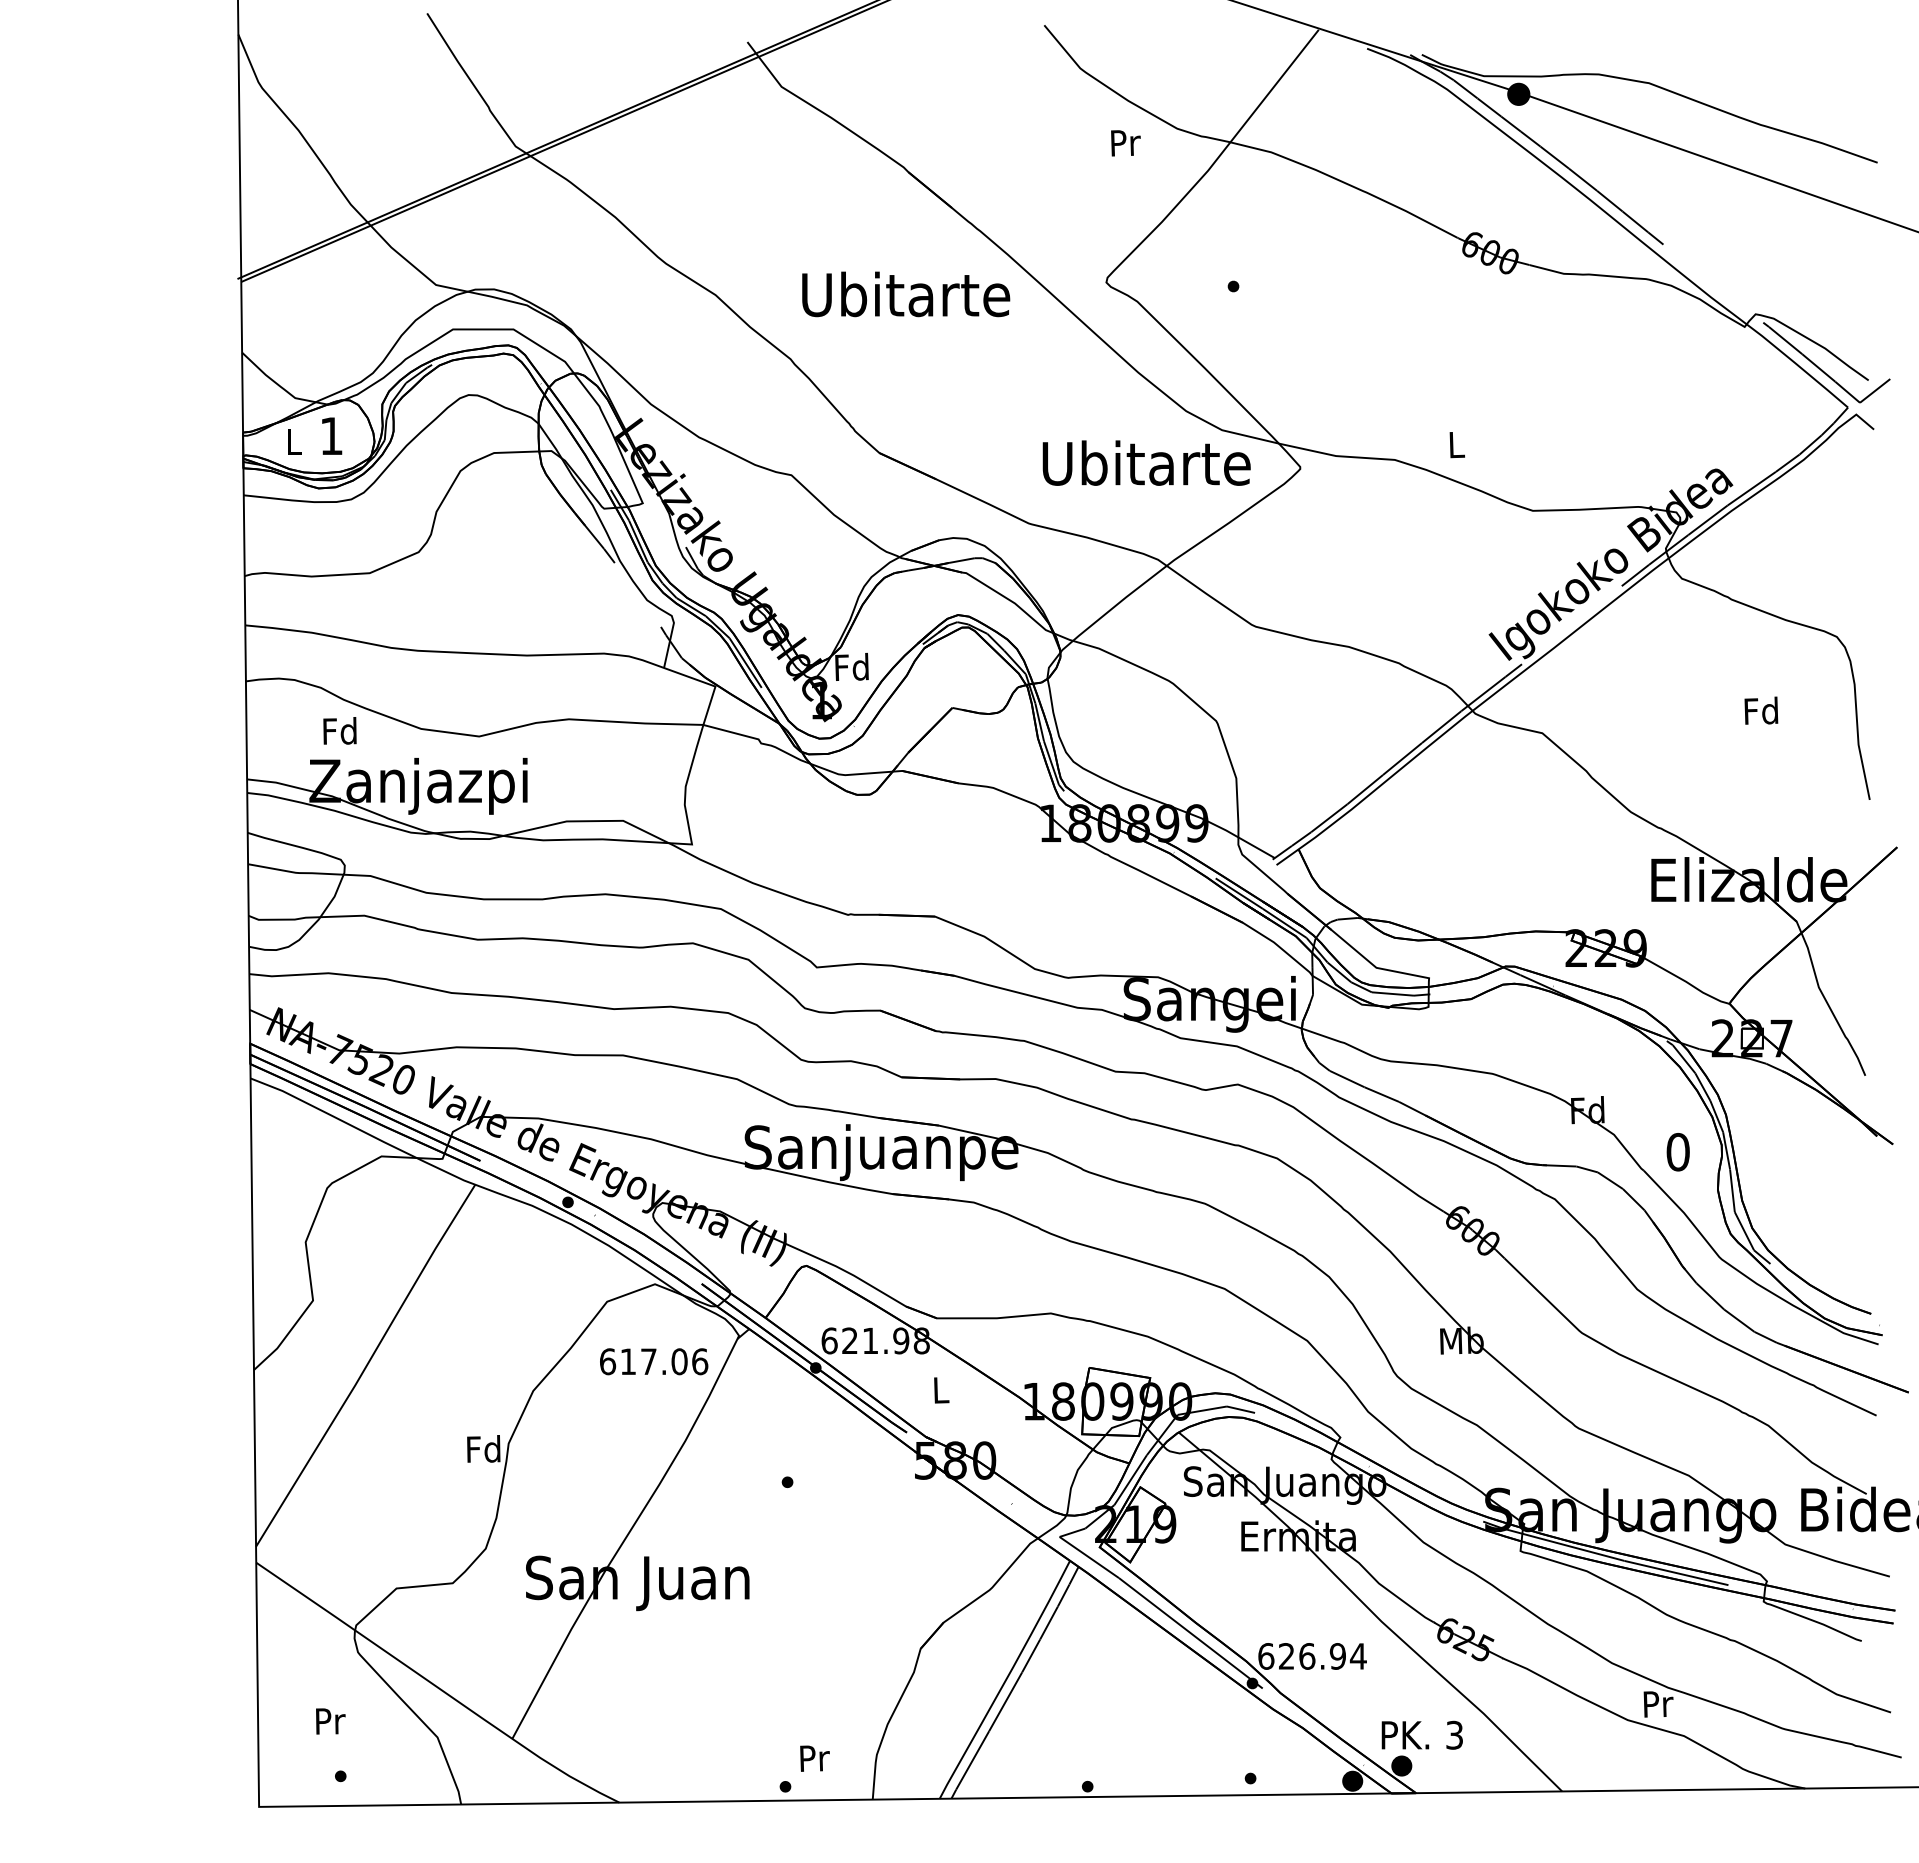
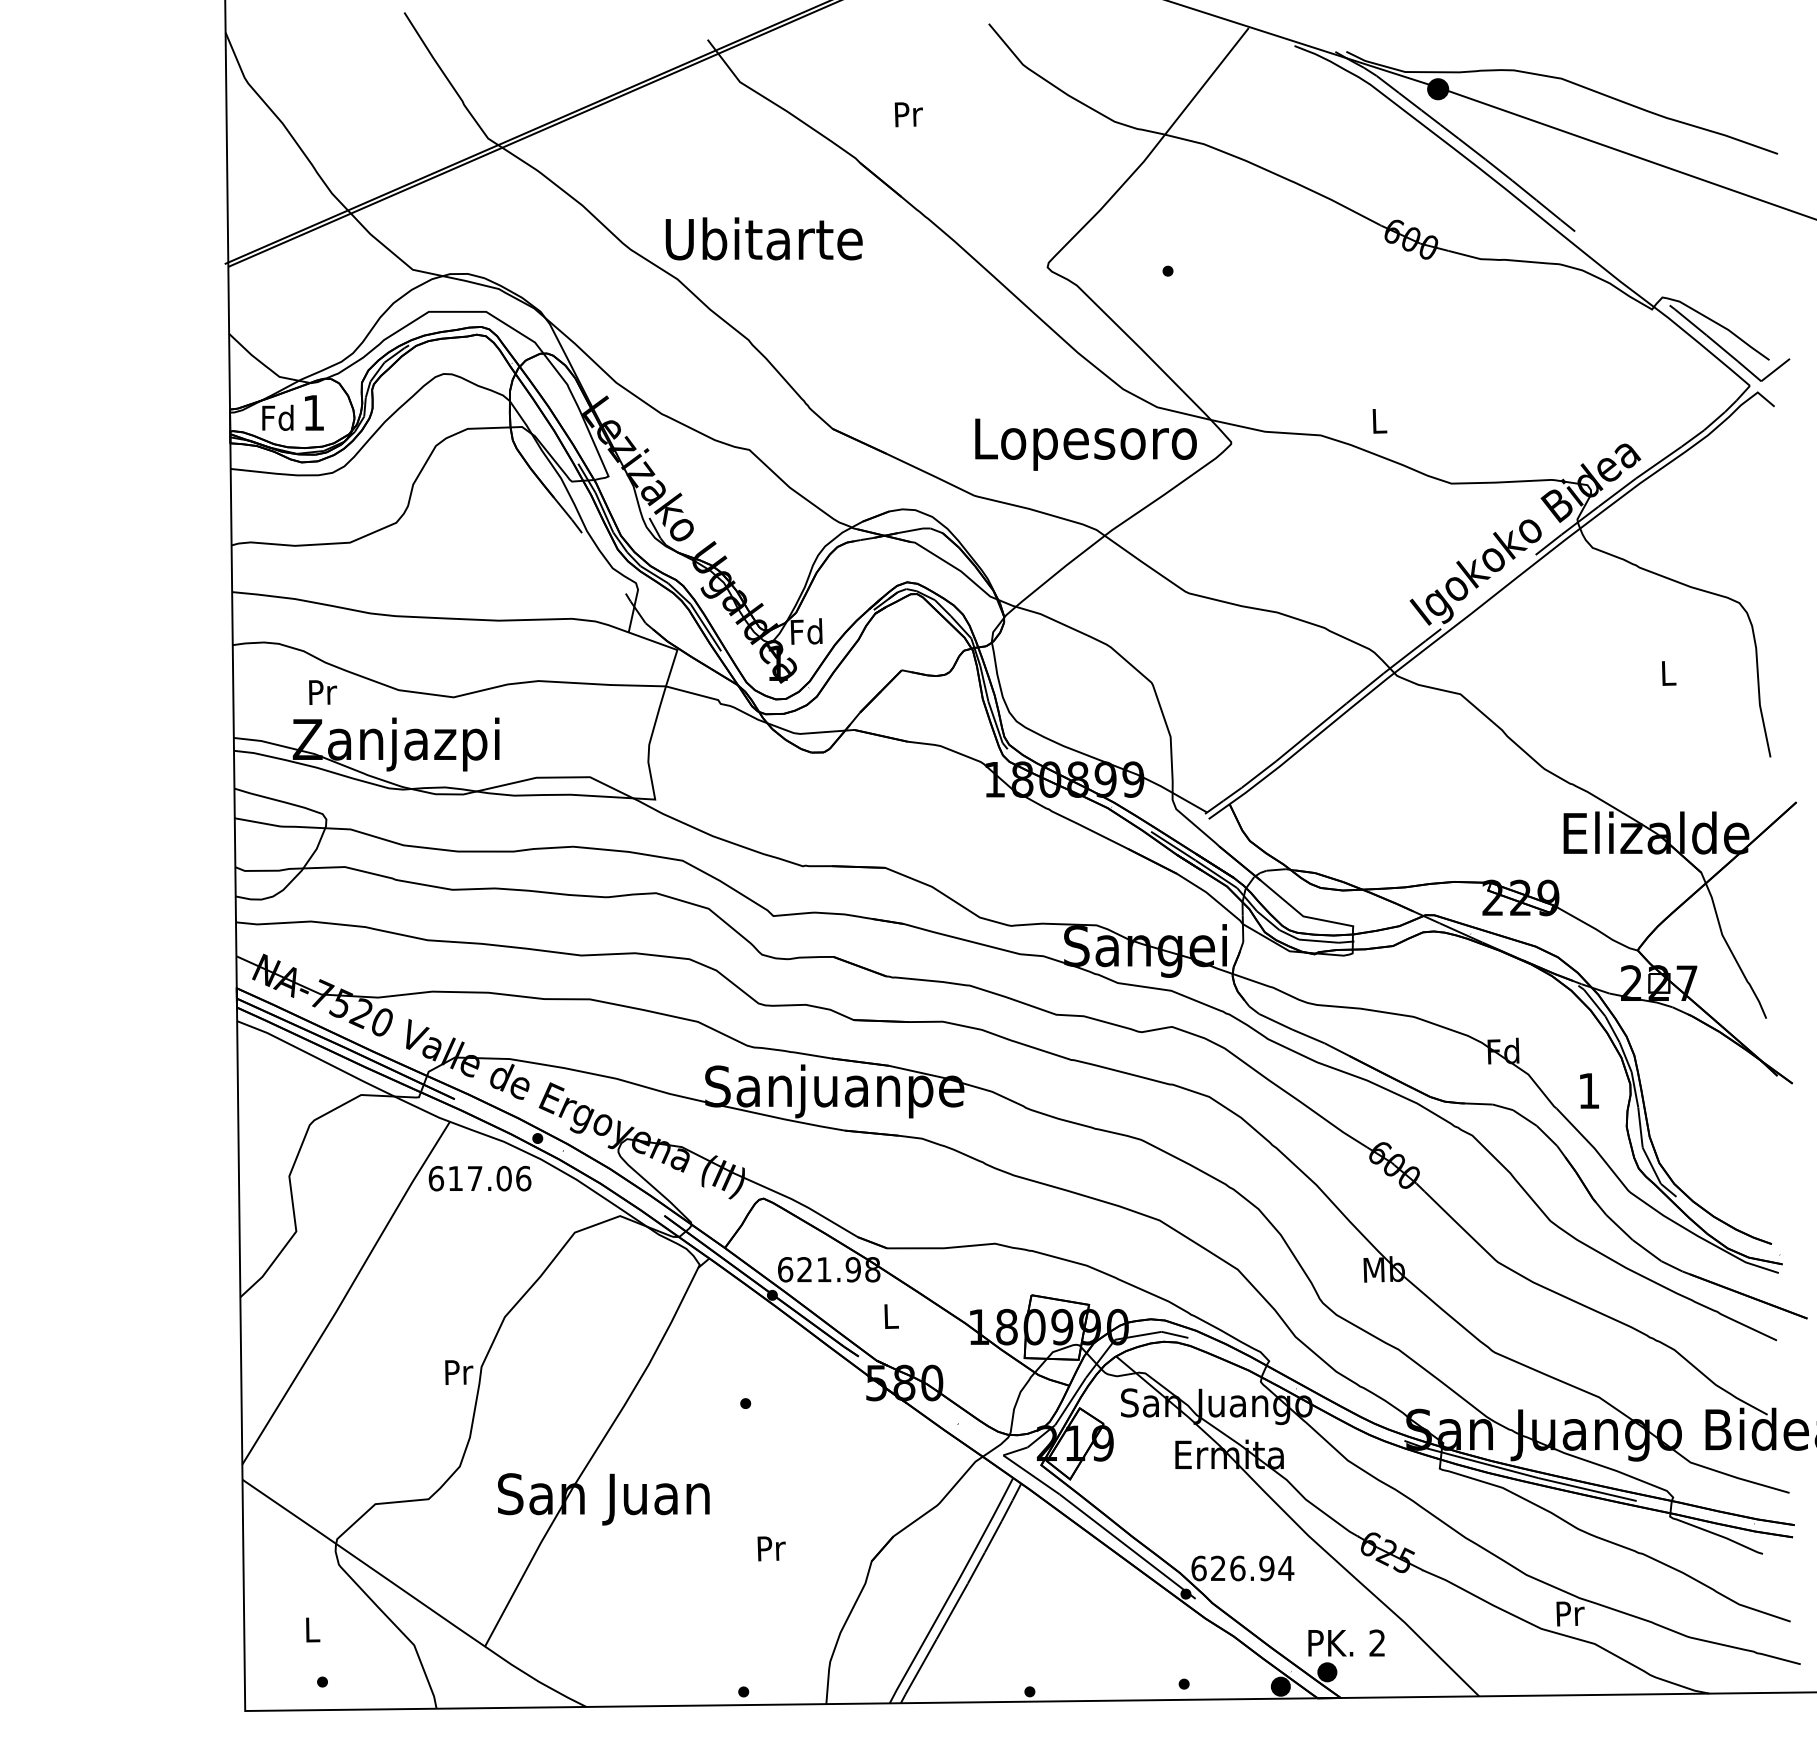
text: (1125, 143) -> (908, 114), moved
text: (906, 294) -> (764, 238), moved
text: (293, 441) -> (277, 417), L -> Fd
text: (1147, 468) -> (1086, 443), Ubitarte -> Lopesoro
text: (1761, 710) -> (1667, 672), Fd -> L
text: (339, 730) -> (321, 691), Fd -> Pr
text: (1677, 1151) -> (1588, 1090), 0 -> 1
text: (654, 1361) -> (480, 1178), moved
text: (483, 1448) -> (457, 1371), Fd -> Pr
text: (330, 1721) -> (312, 1630), Pr -> L
text: (1454, 1735) -> (1377, 1643), 3 -> 2
text: (814, 1758) -> (771, 1548), moved

